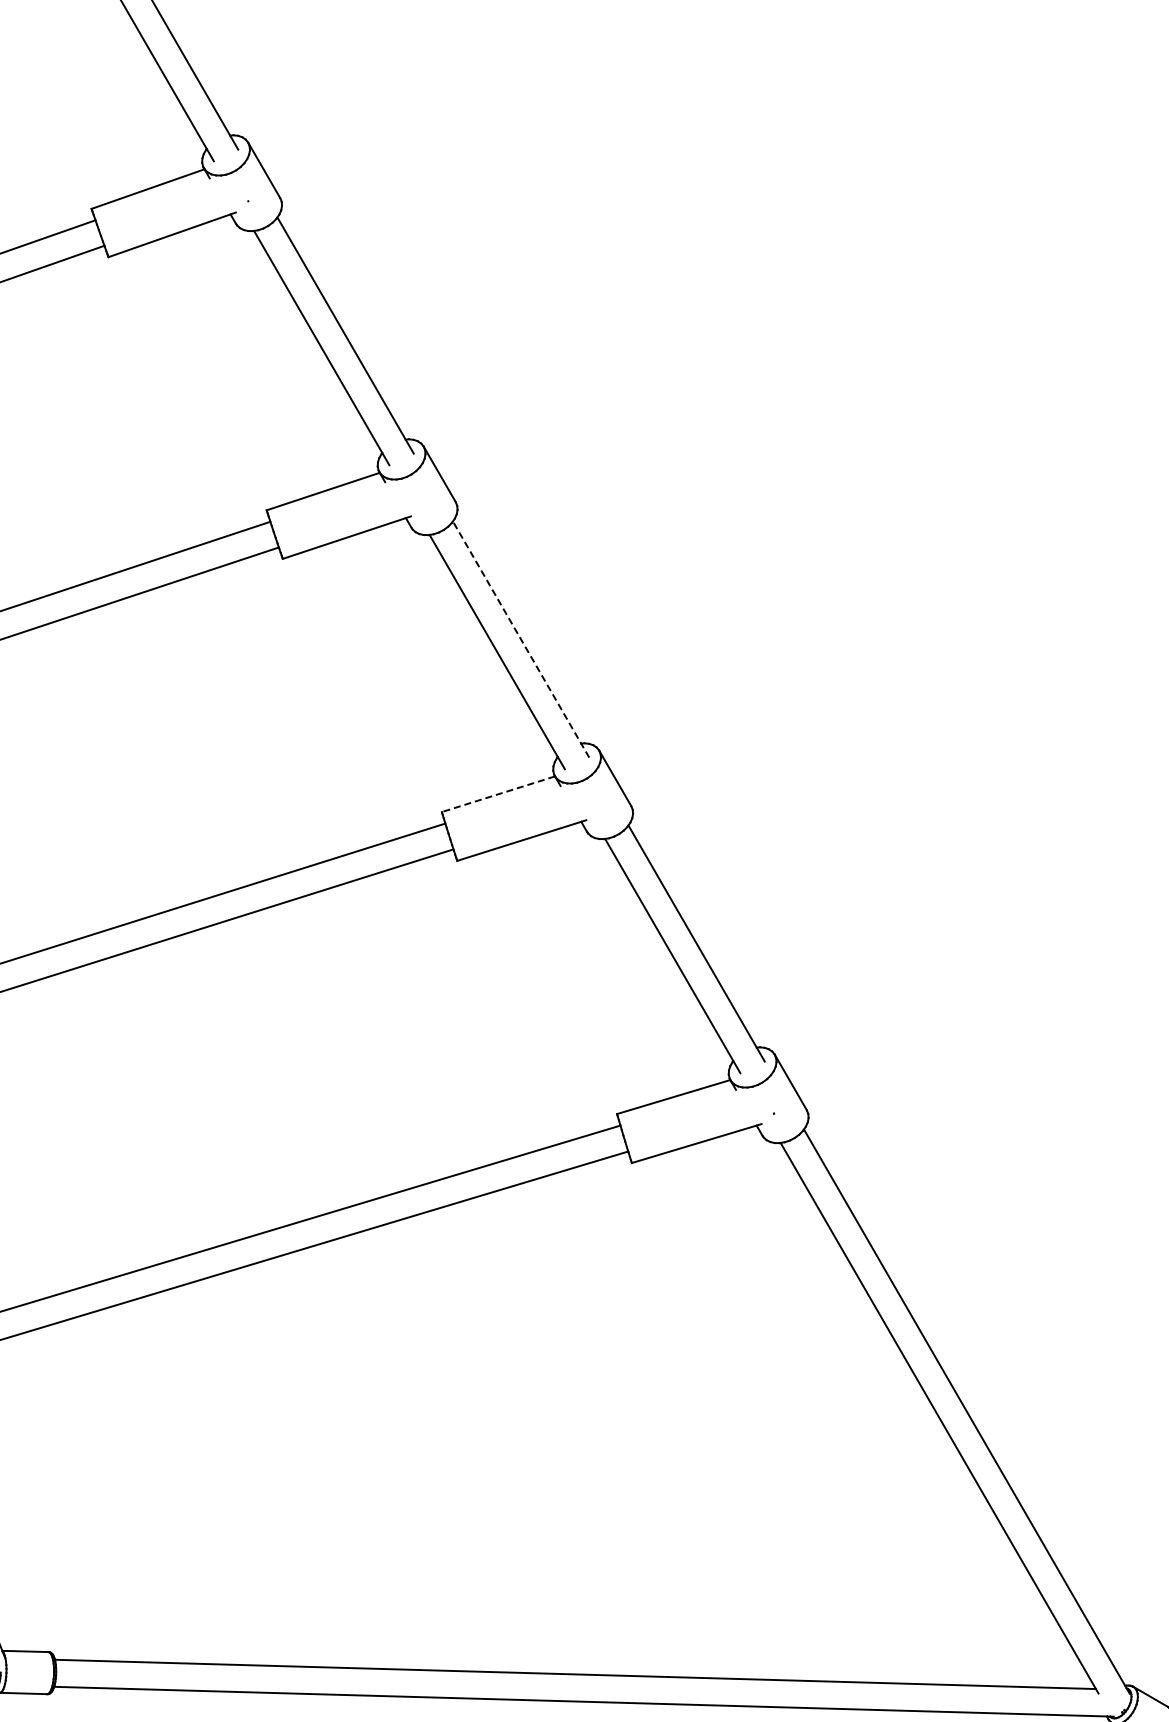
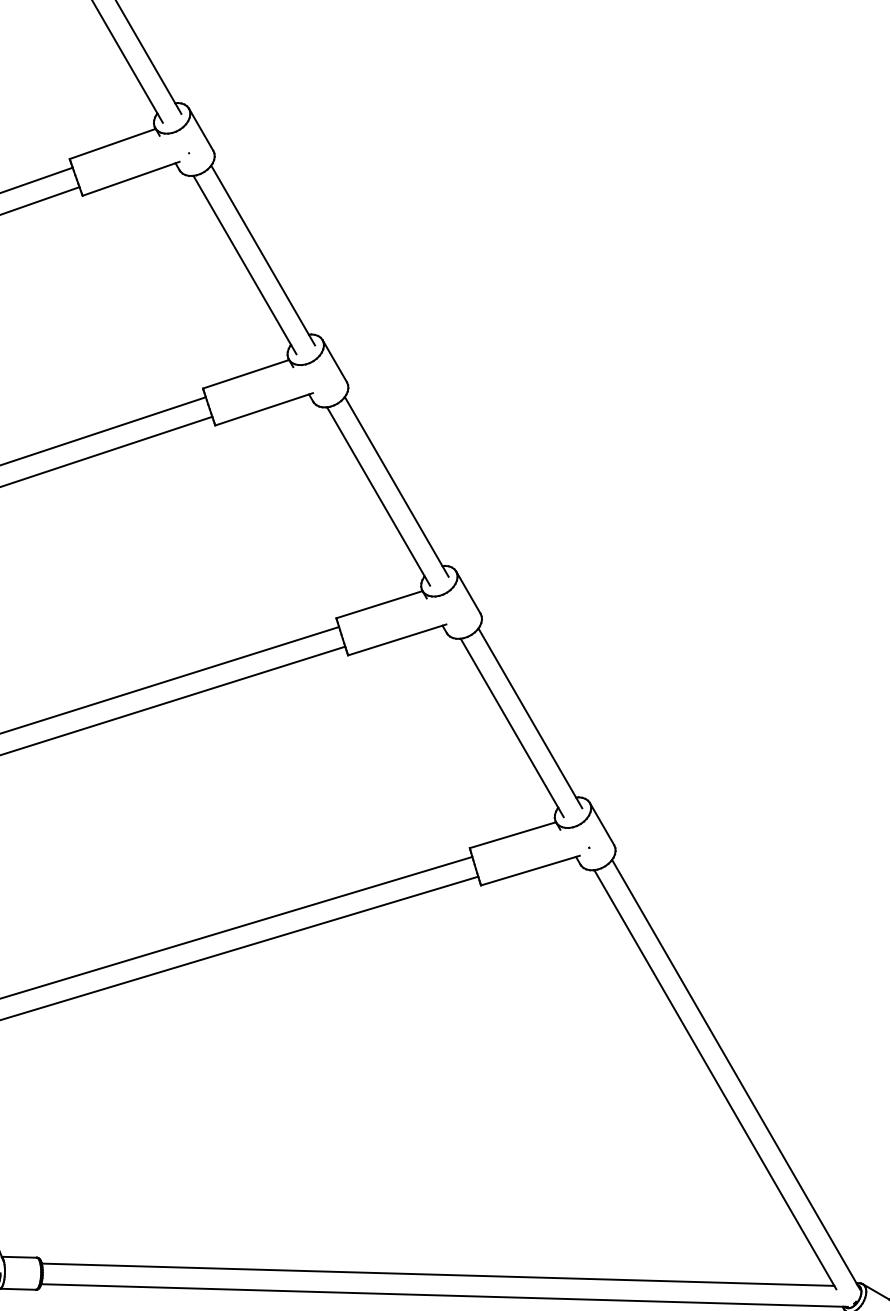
line: (520, 639) -> (396, 486), dashed -> solid
line: (498, 794) -> (379, 604), dashed -> solid

